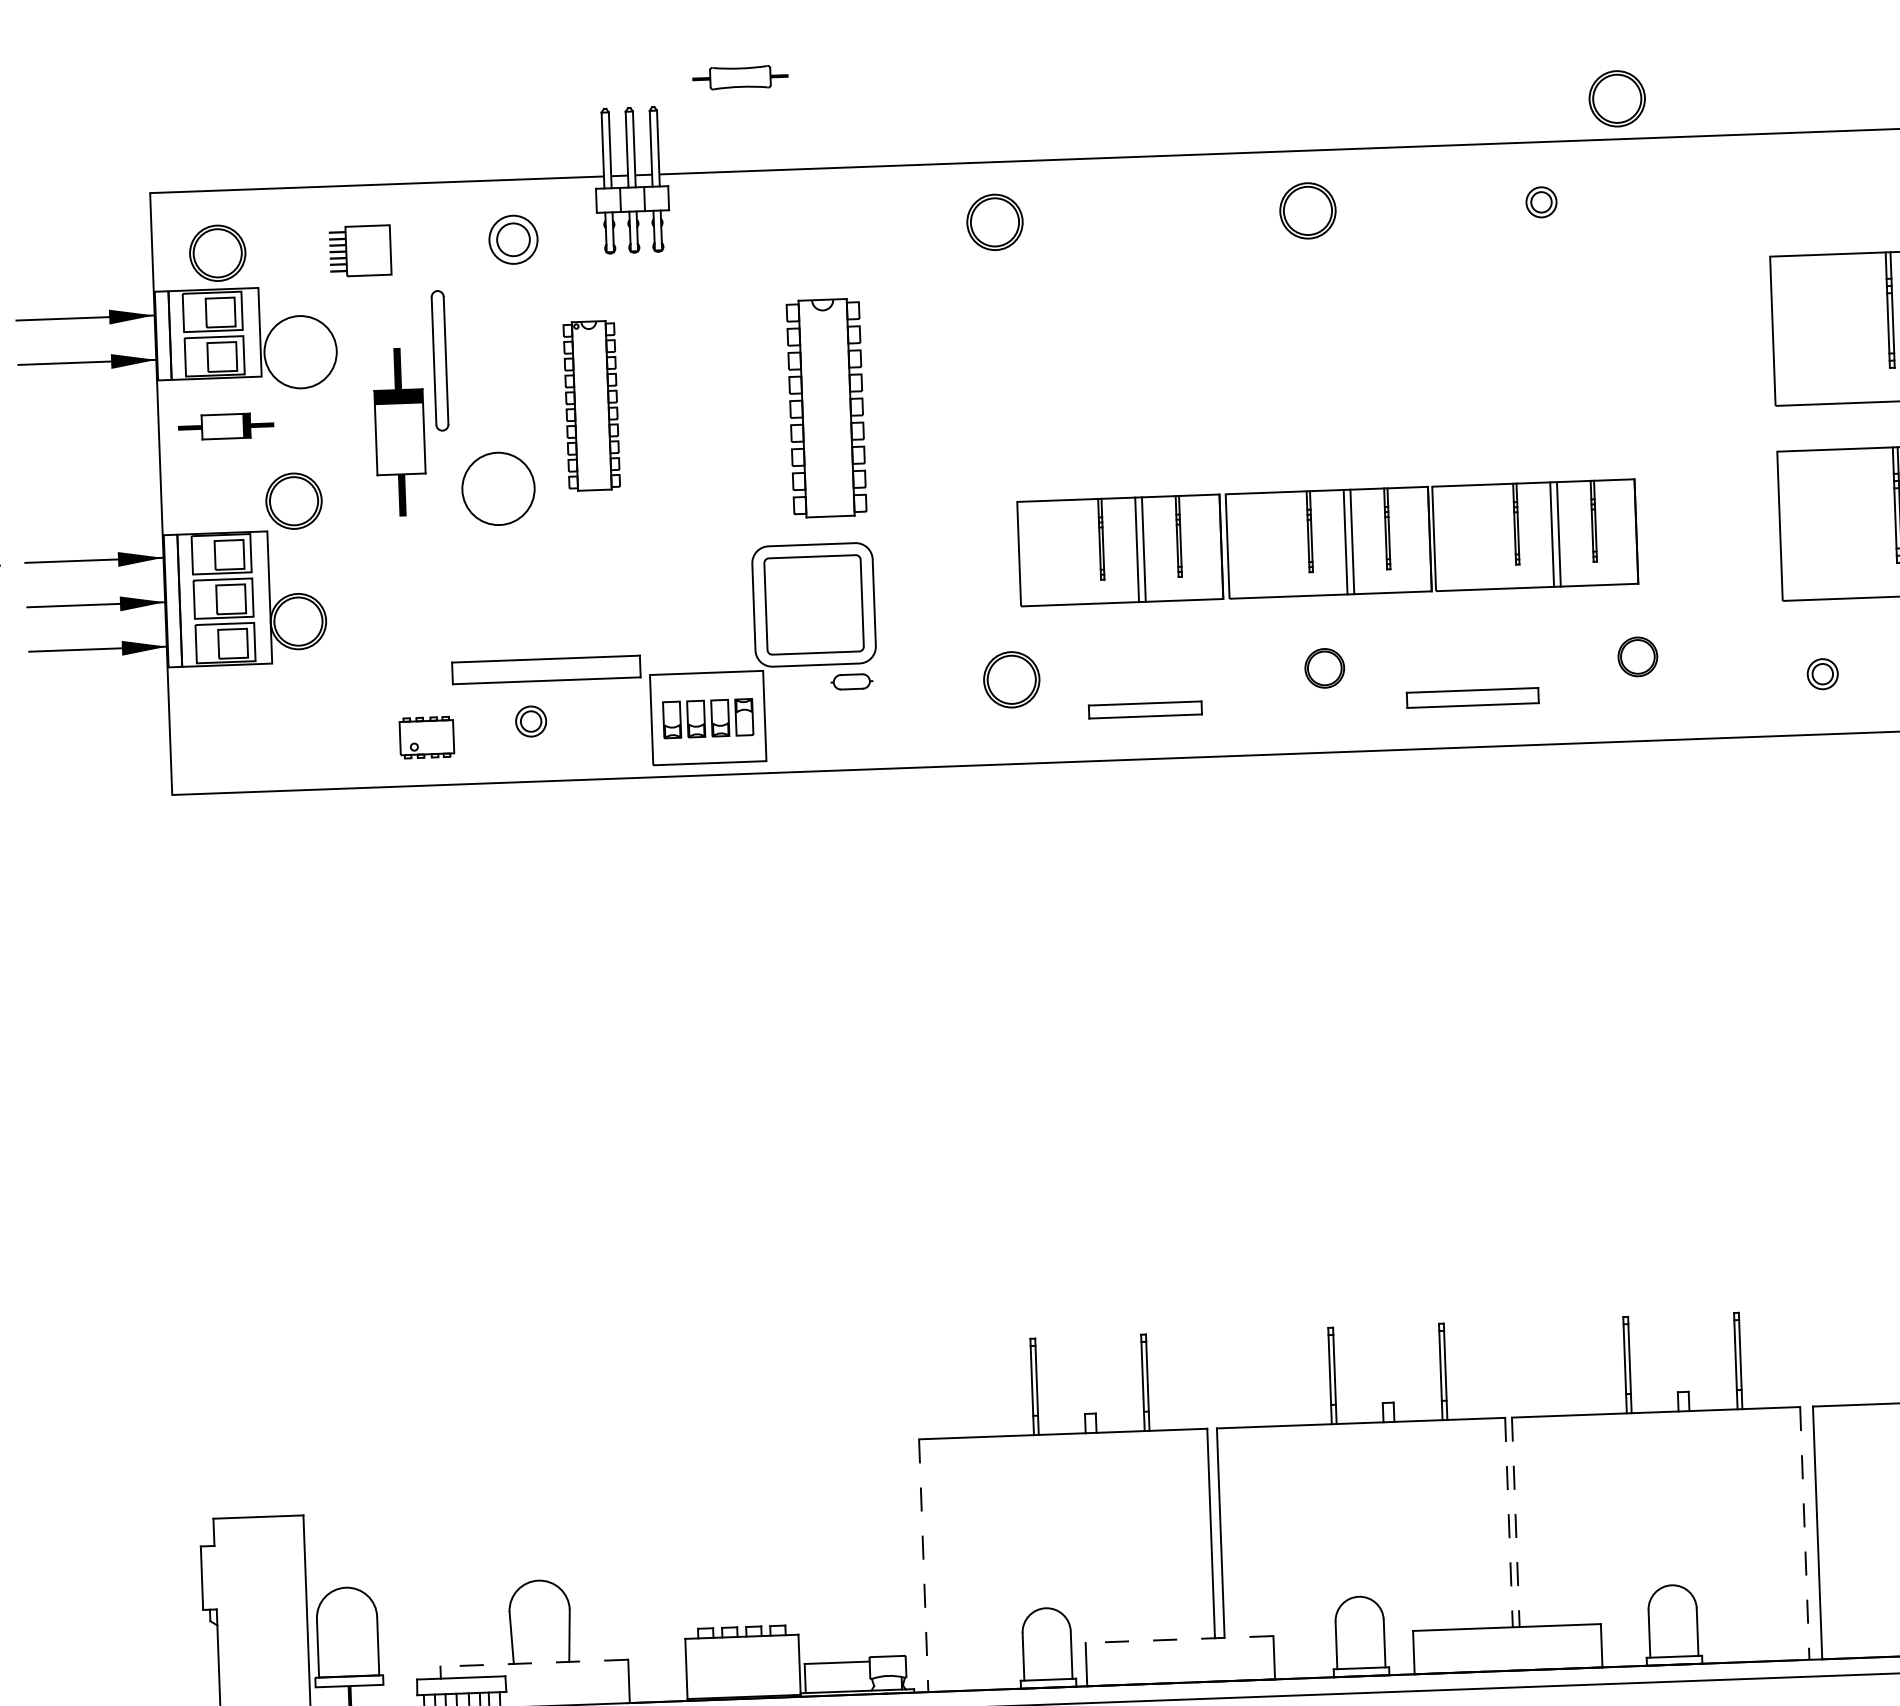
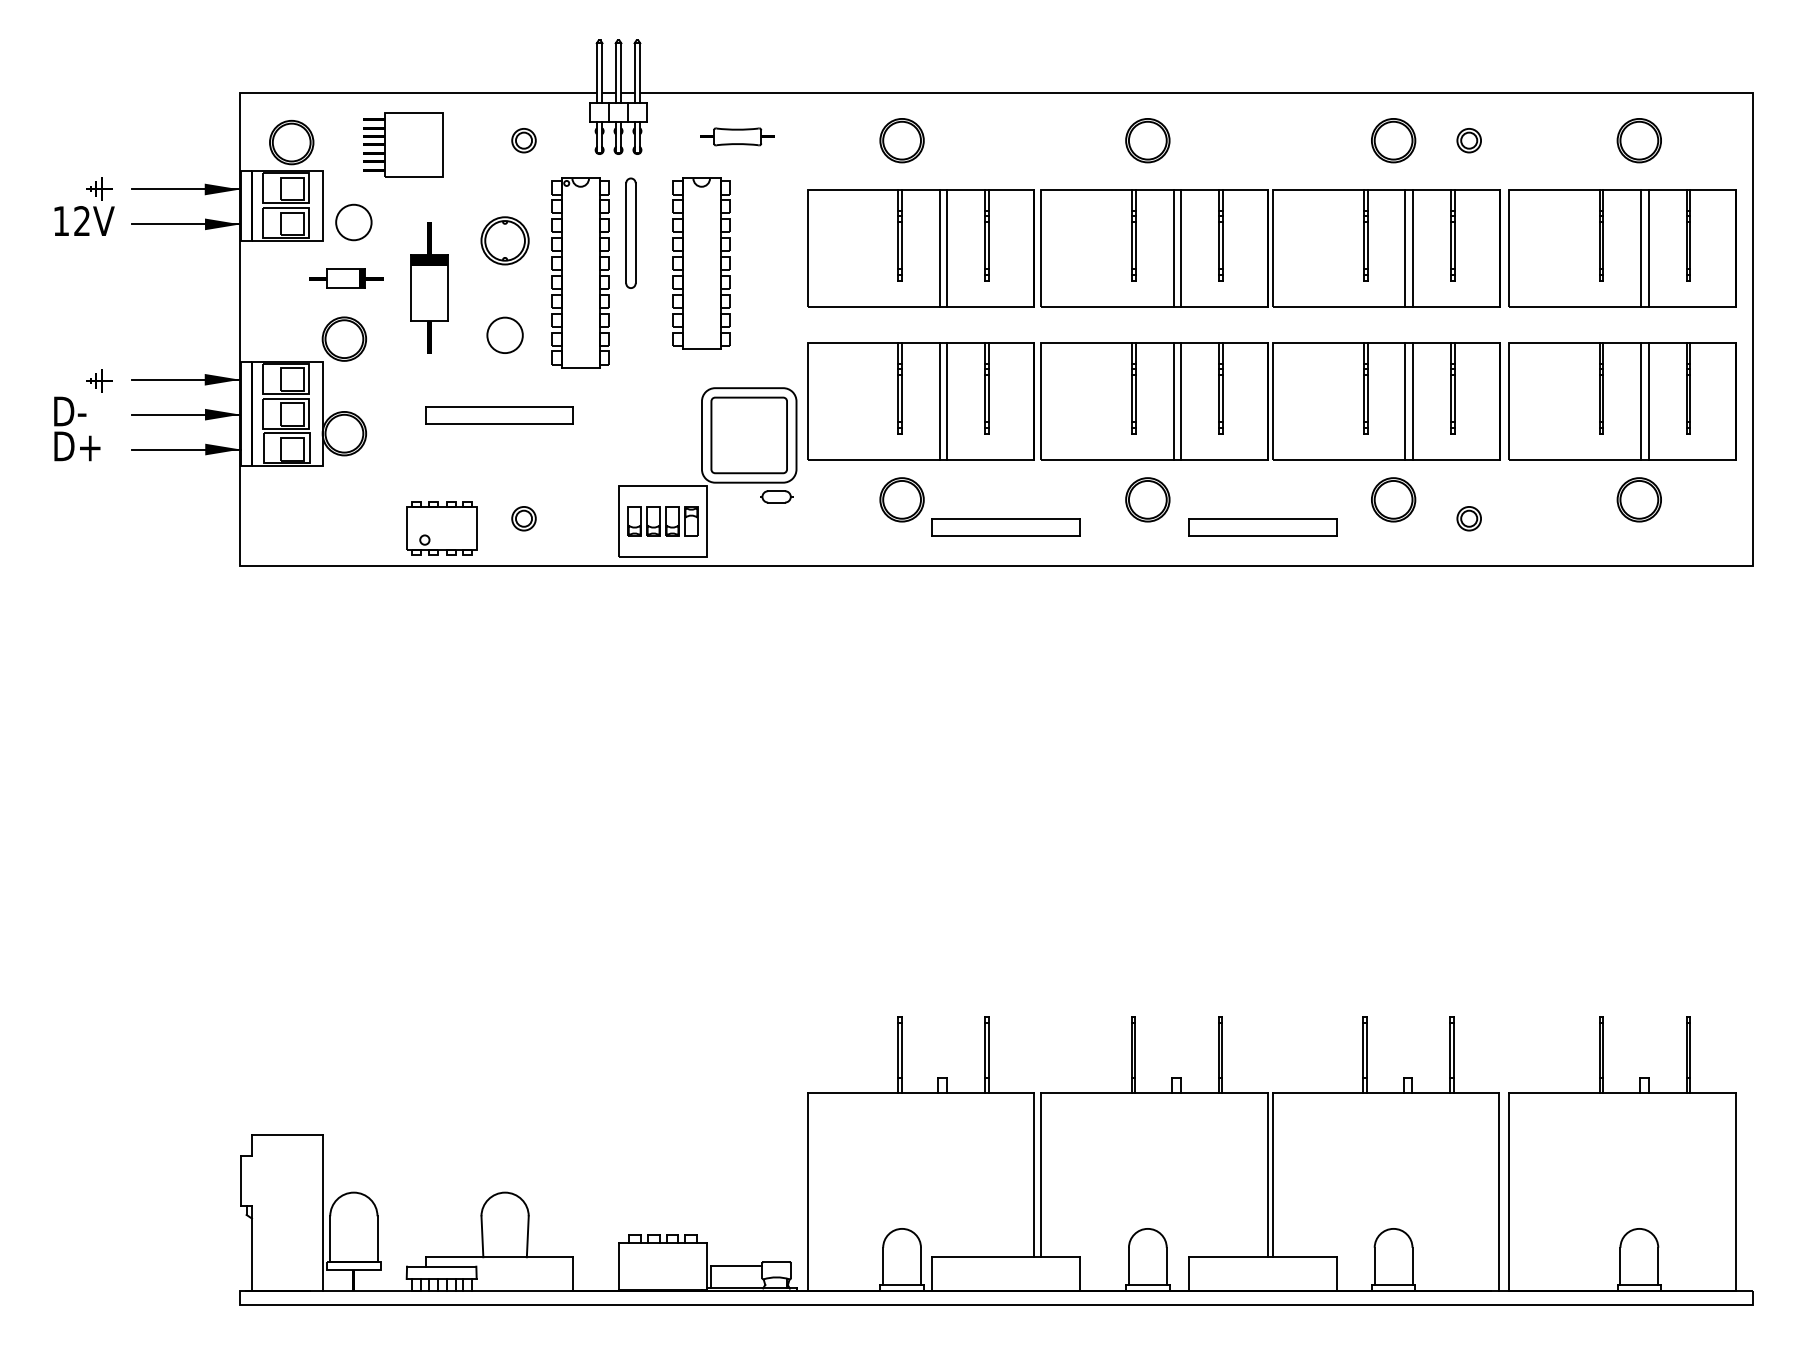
part: (740, 77) -> (737, 136), moved
part: (1617, 98) -> (1393, 140), moved
part: (1540, 202) -> (1468, 140), moved
part: (512, 239) -> (523, 140), size x0.62
part: (360, 250) -> (403, 144), size x1.67
part: (1320, 347) -> (1153, 248), added
circle: (300, 352) -> (353, 222), size x0.62
part: (439, 359) -> (630, 232), moved
part: (493, 368) -> (504, 240), added
part: (591, 405) -> (580, 272), size x1.43
part: (826, 408) -> (701, 263), moved
part: (226, 426) -> (346, 278), moved
circle: (497, 489) -> (504, 335), size x0.62
part: (1327, 542) -> (1153, 401), size x1.43
part: (1637, 656) -> (1393, 499), size x1.43
part: (1324, 667) -> (1147, 499), size x1.43
part: (546, 669) -> (499, 415), moved
part: (1821, 673) -> (1468, 518), moved
part: (1472, 698) -> (1262, 527), size x1.43
part: (1144, 710) -> (1005, 527), size x1.67
part: (426, 737) -> (441, 528), size x1.67
line: (1516, 1522) -> (1273, 1175), dashed -> solid
line: (1508, 1523) -> (1267, 1175), dashed -> solid
line: (1804, 1534) -> (1499, 1192), dashed -> solid
line: (923, 1566) -> (807, 1192), dashed -> solid
line: (1180, 1639) -> (1006, 1257), dashed -> solid
line: (534, 1663) -> (499, 1257), dashed -> solid

